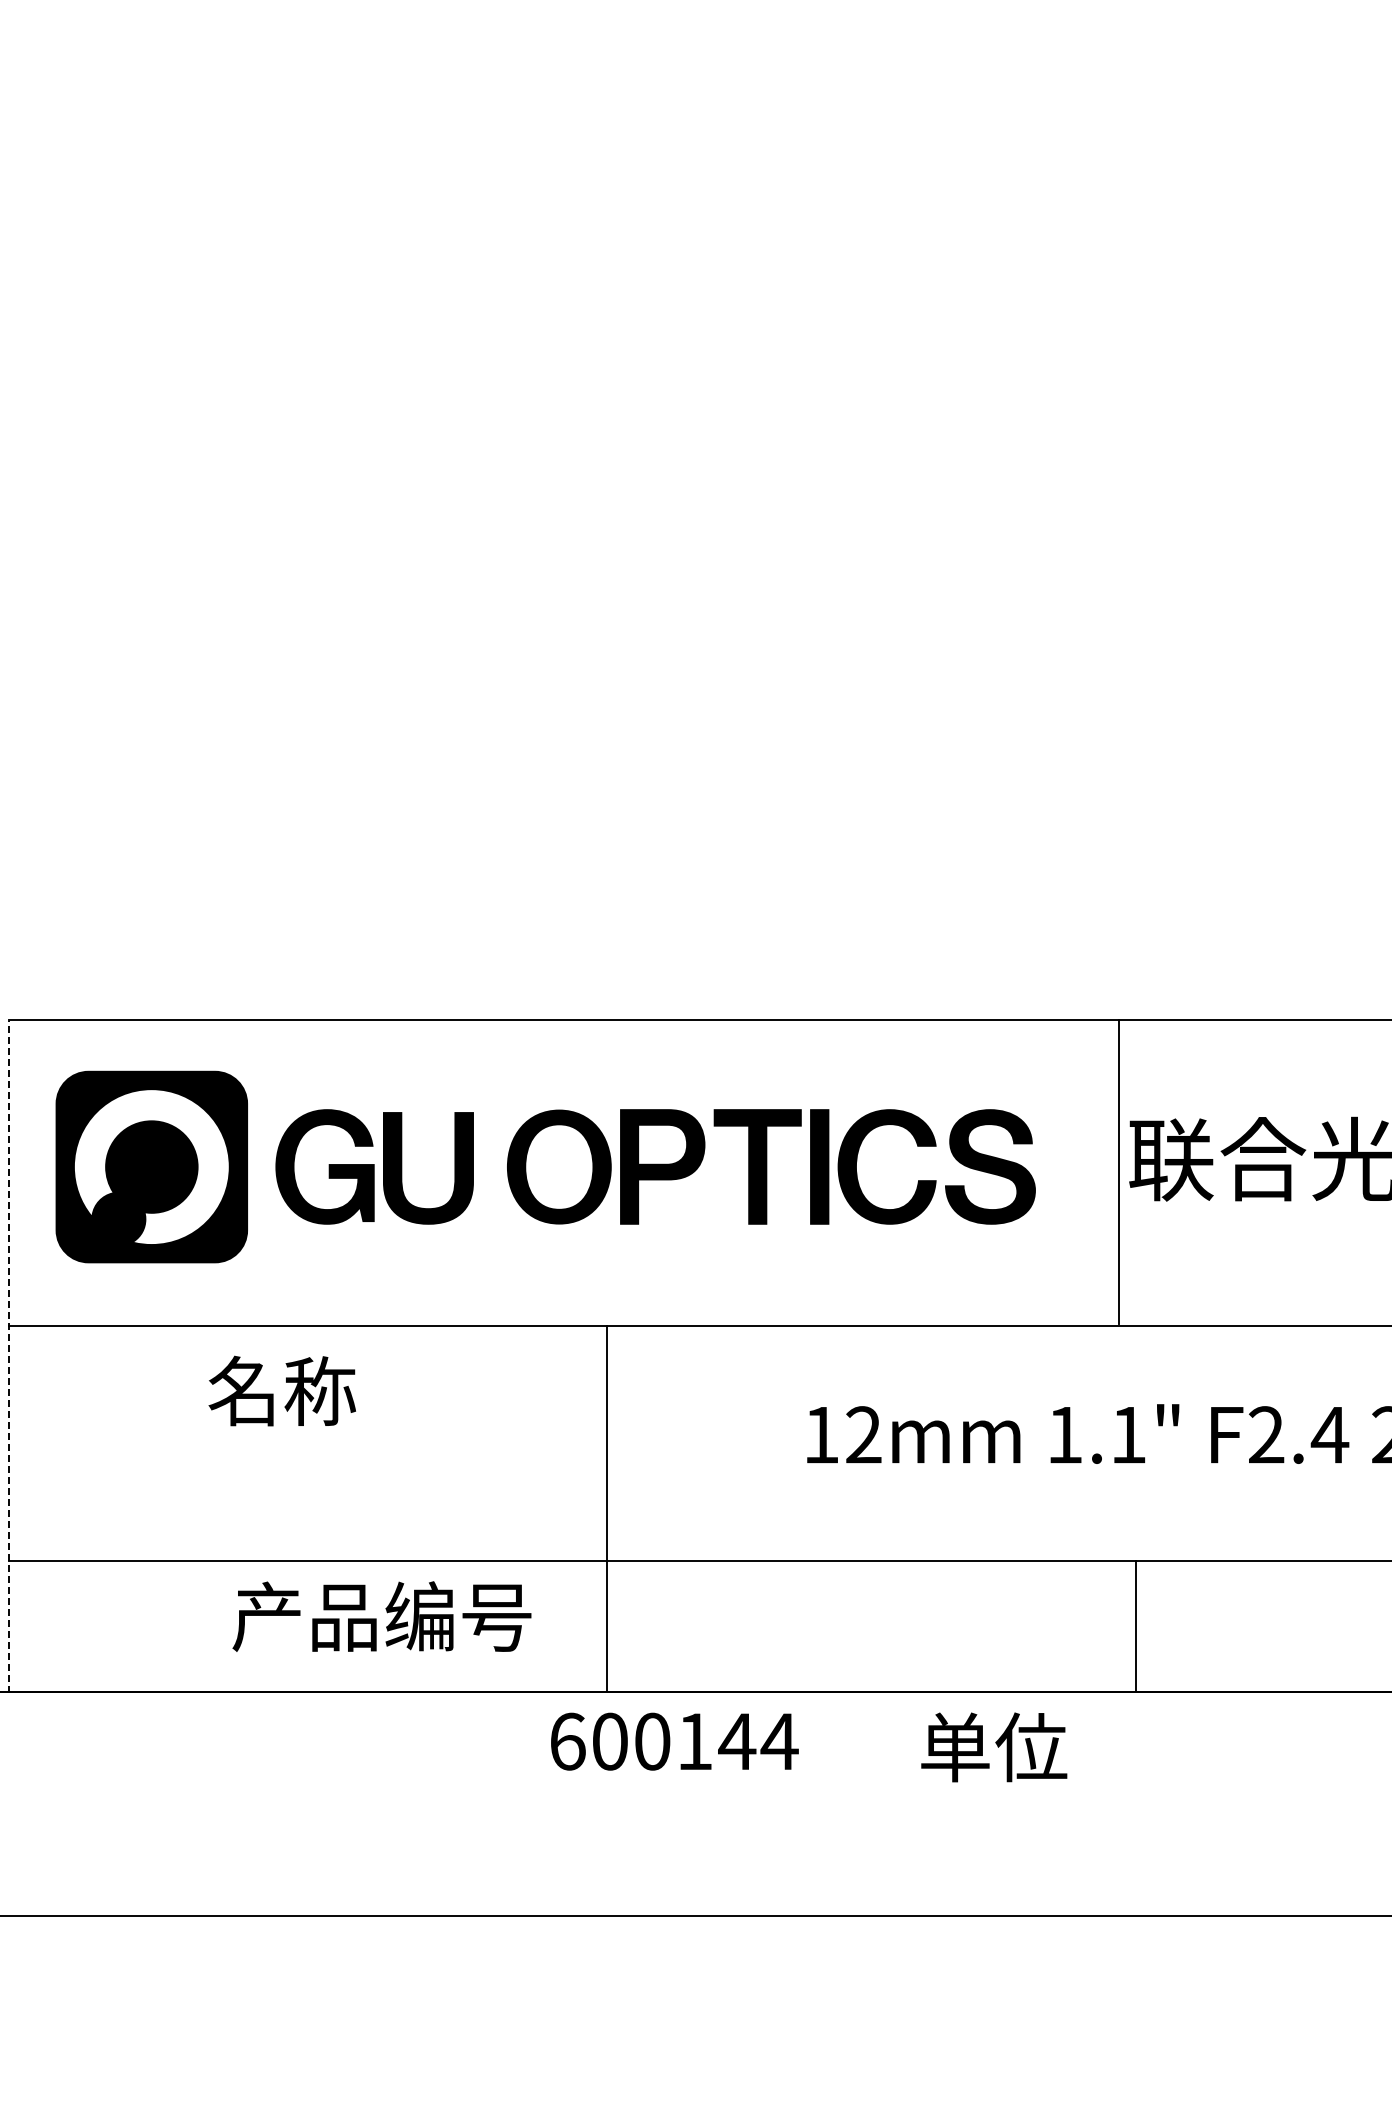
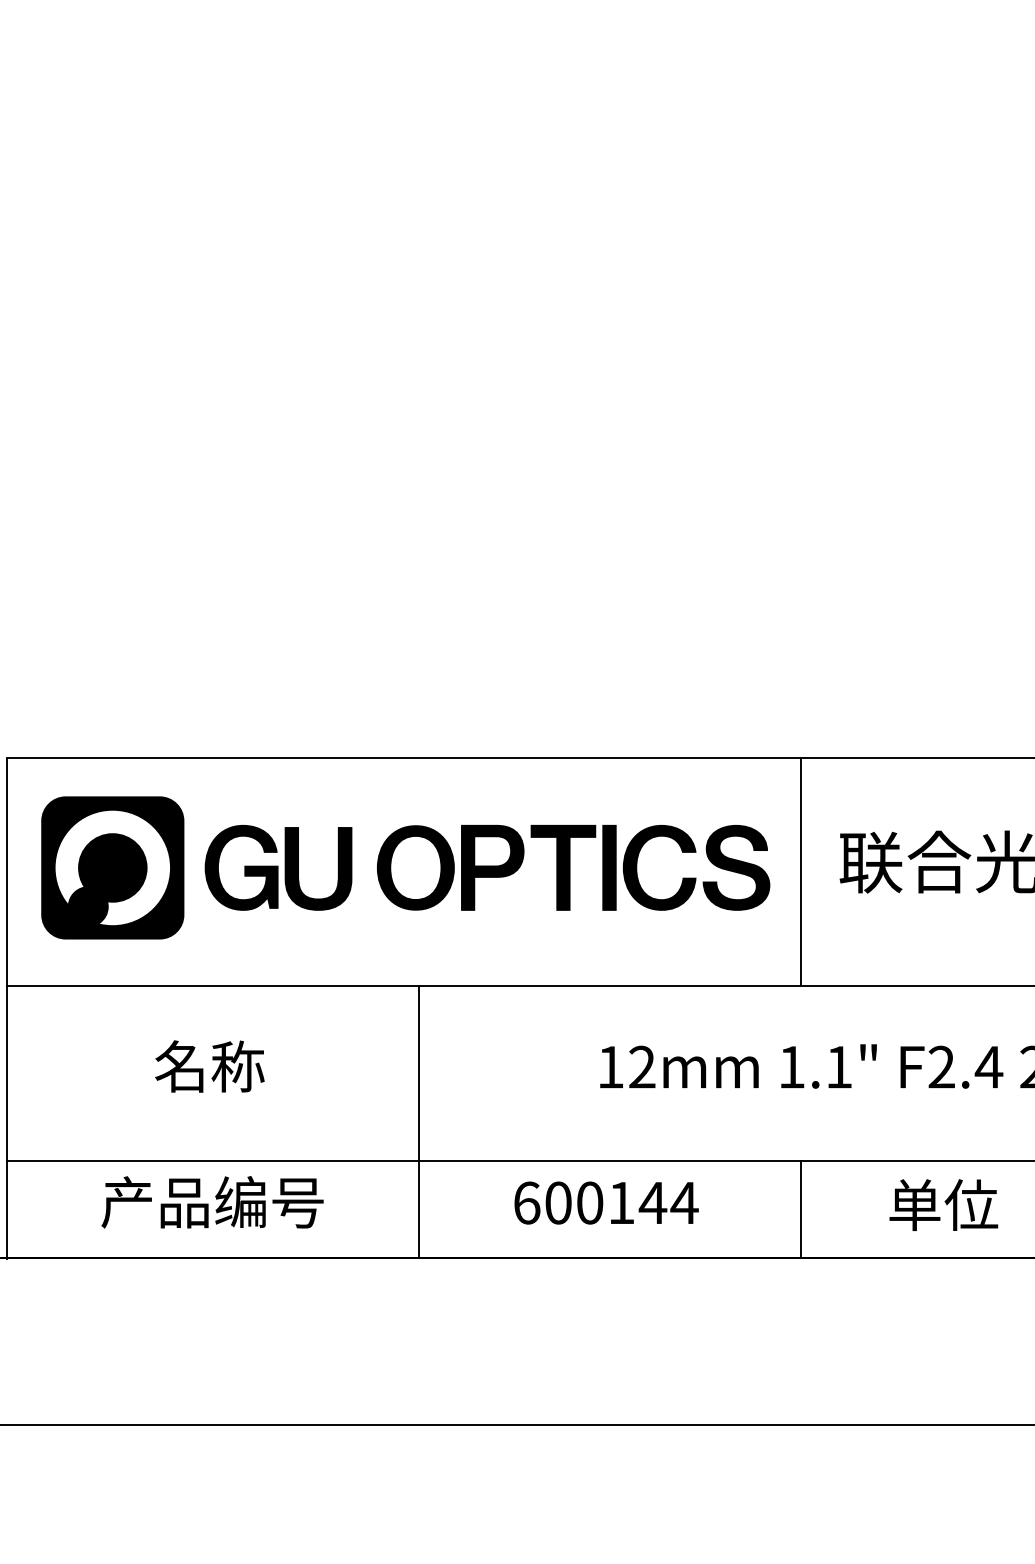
line: (1118, 1171) -> (800, 871), moved
line: (9, 1356) -> (6, 1008), dashed -> solid
text: (281, 1390) -> (209, 1066), moved
line: (607, 1508) -> (419, 1121), moved
text: (381, 1616) -> (212, 1202), moved
line: (1135, 1626) -> (800, 1209), moved
text: (674, 1741) -> (606, 1202), moved
text: (994, 1747) -> (944, 1205), moved

